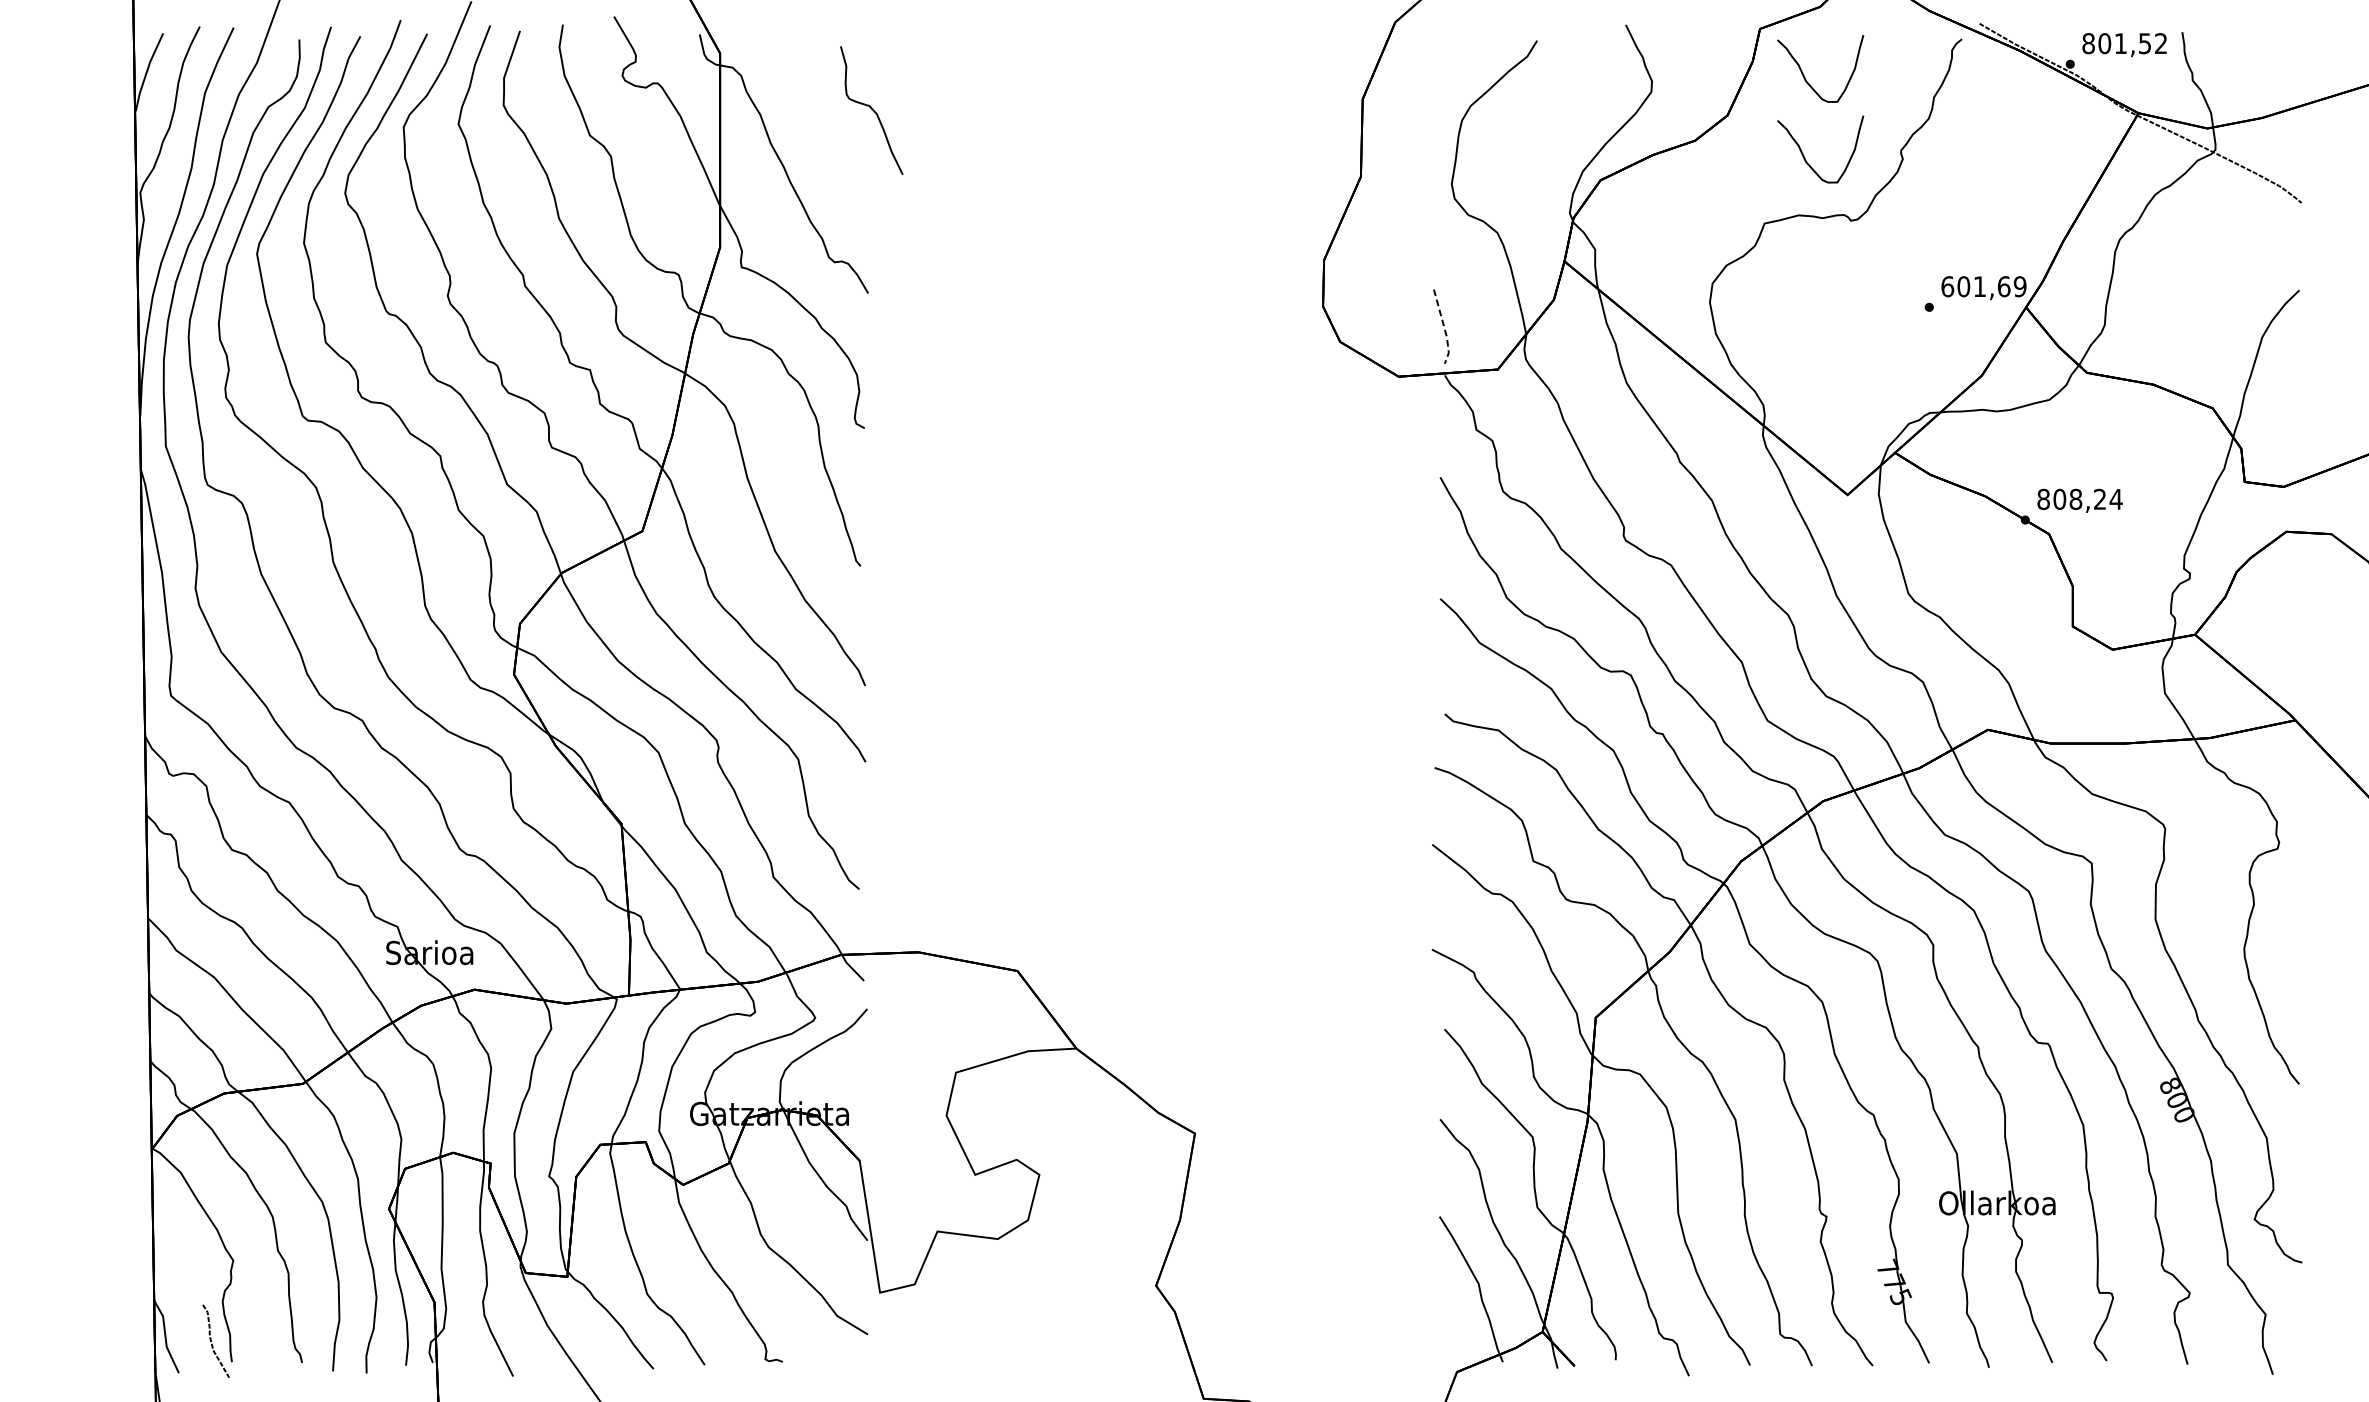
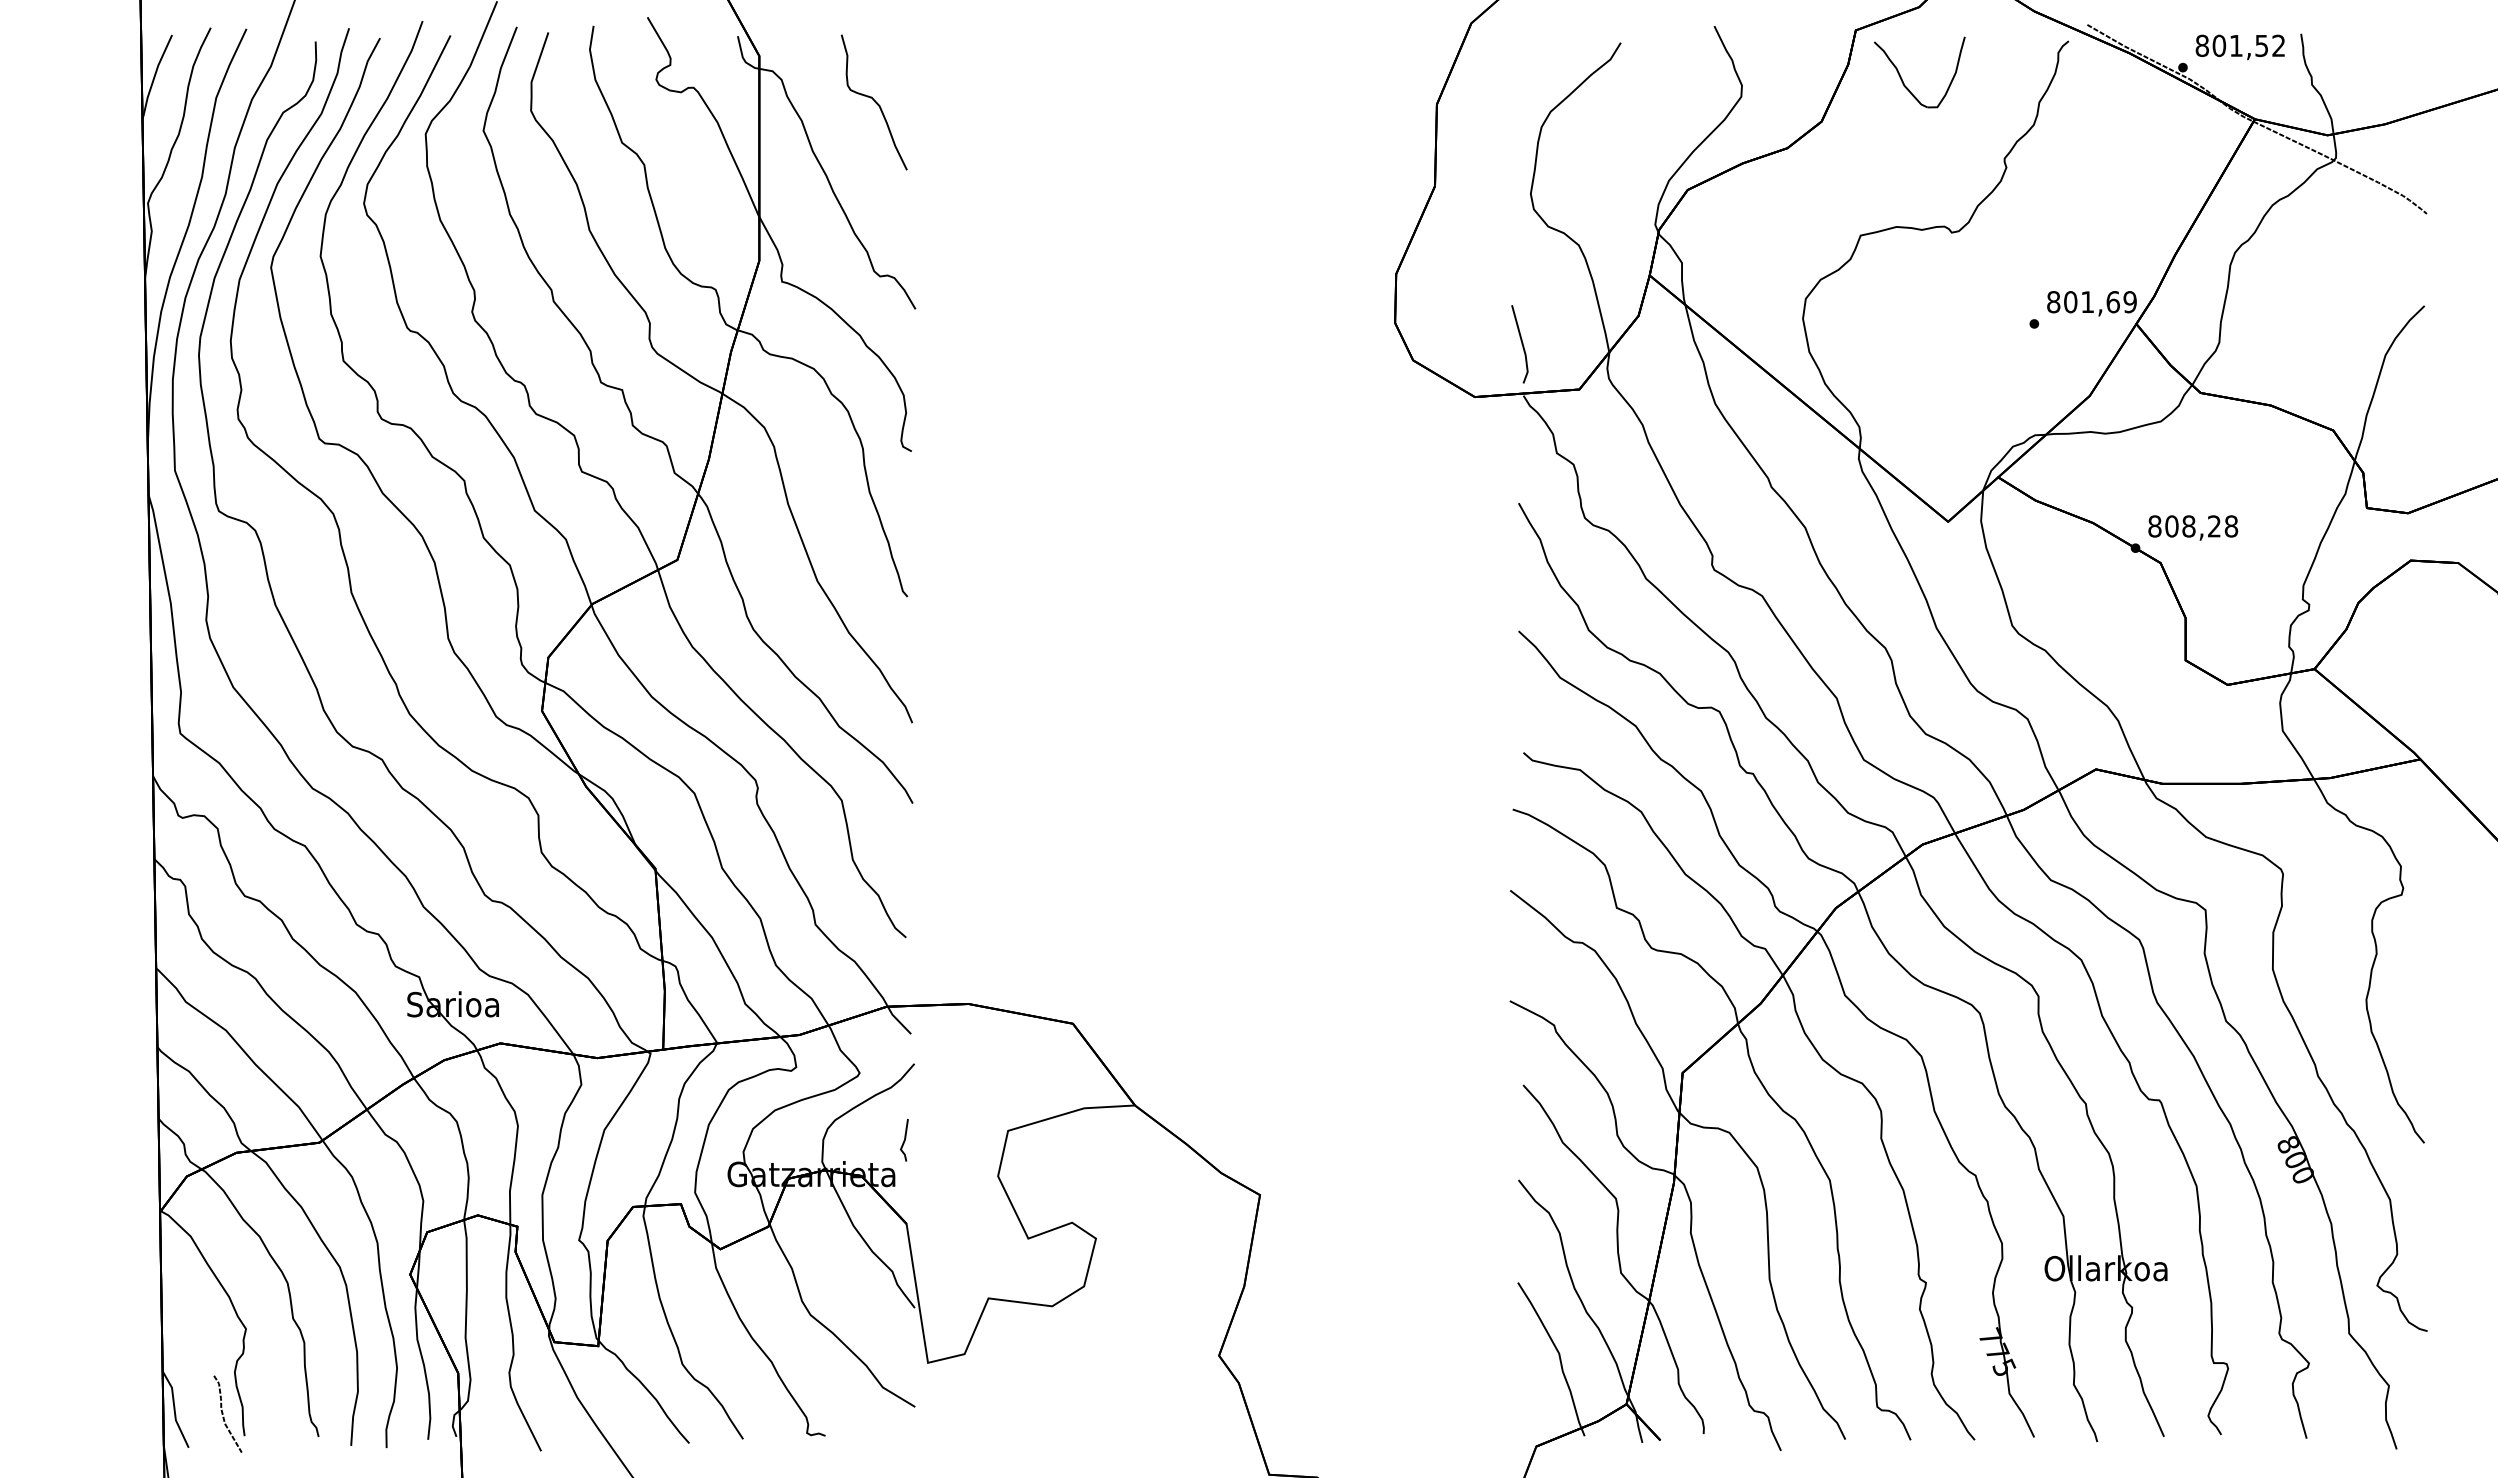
curve: (872, 110) -> (874, 102), moved
part: (1804, 155) -> (1902, 163), removed
text: (1947, 287) -> (2053, 302), 601,69 -> 801,69
line: (1444, 327) -> (1523, 345), dashed -> solid
text: (2116, 499) -> (2231, 526), 808,24 -> 808,28
line: (857, 1081) -> (904, 1140), added

